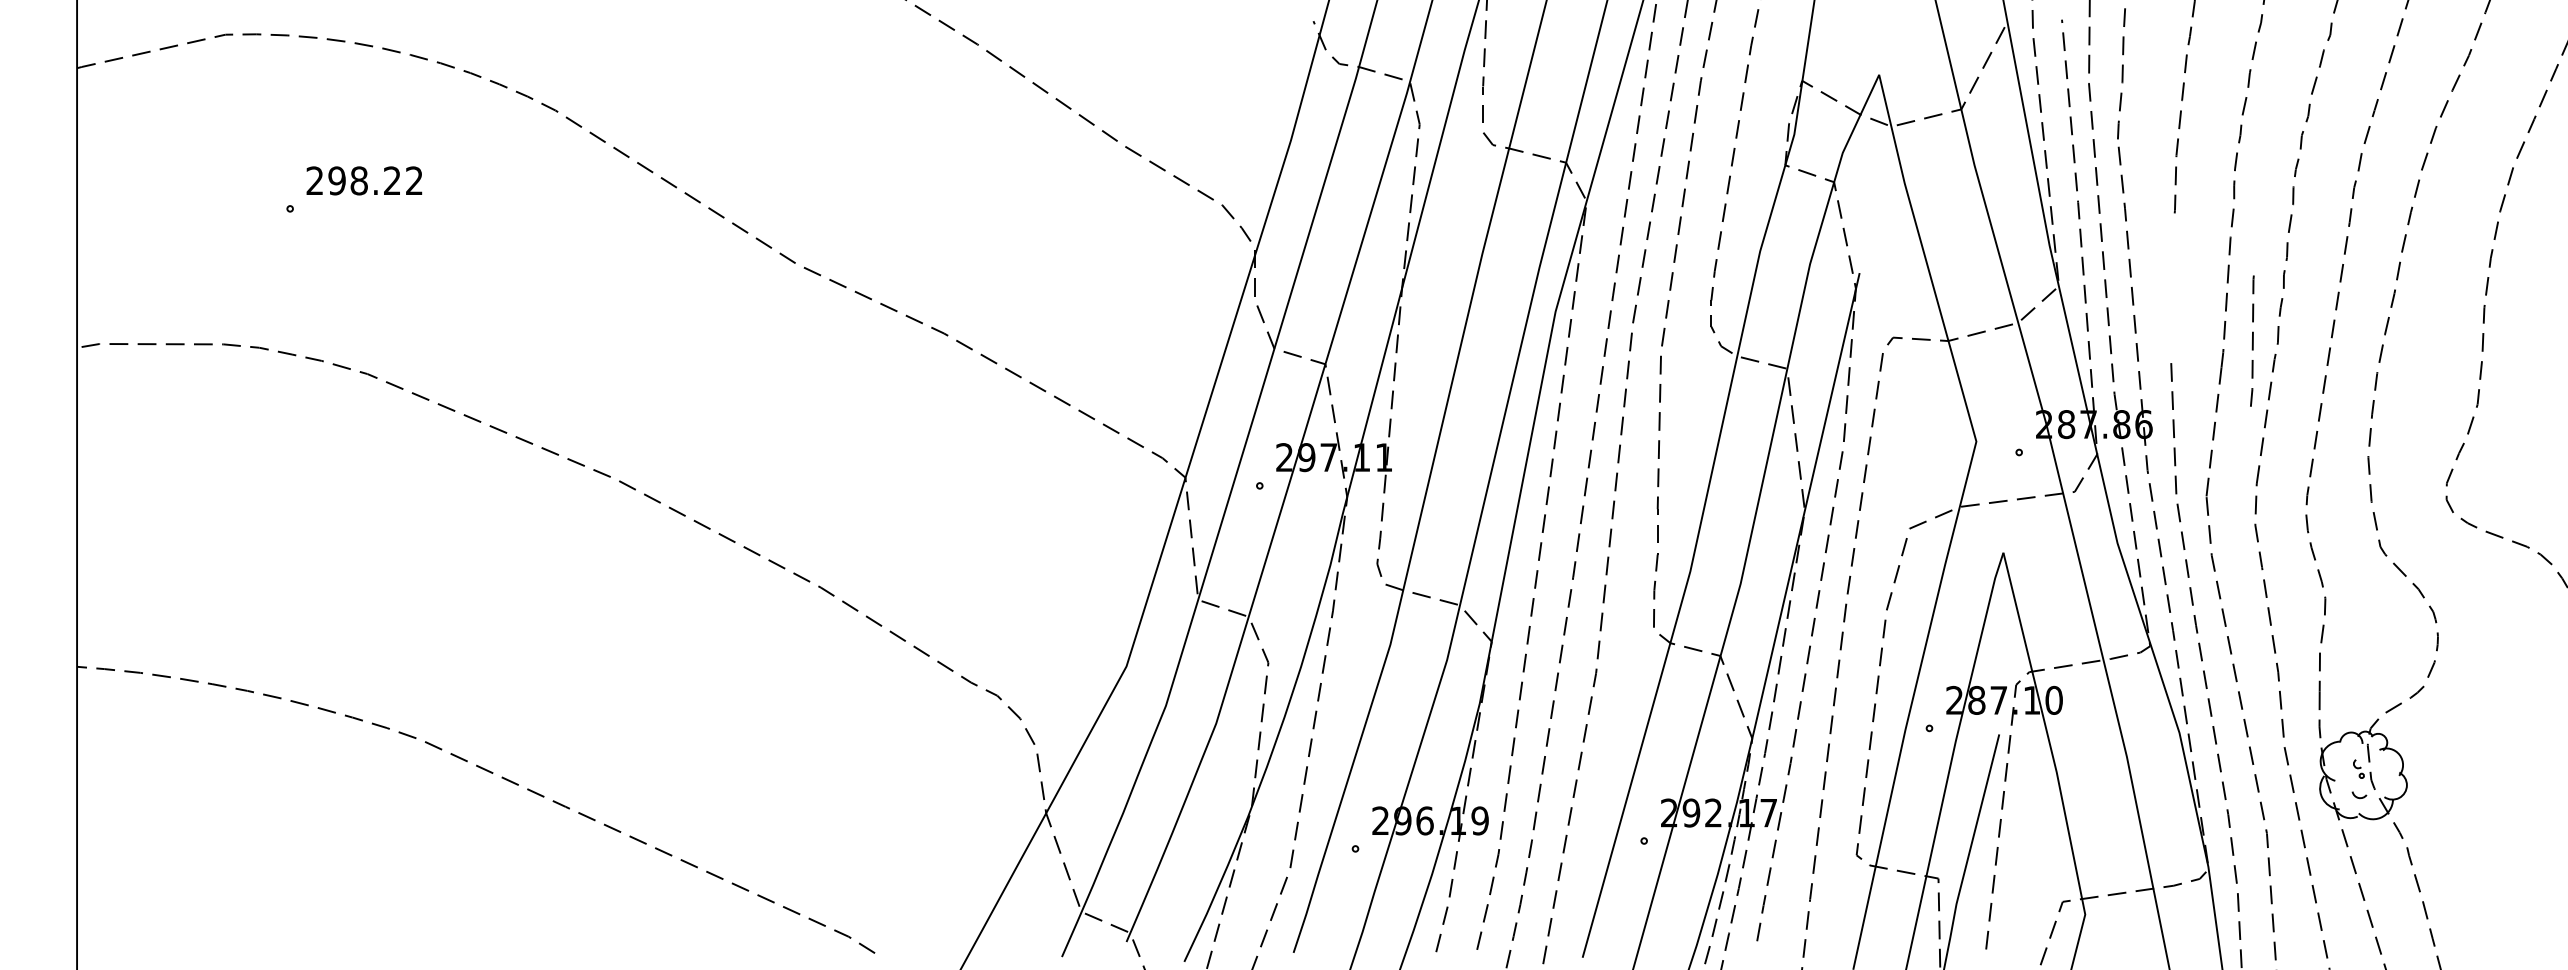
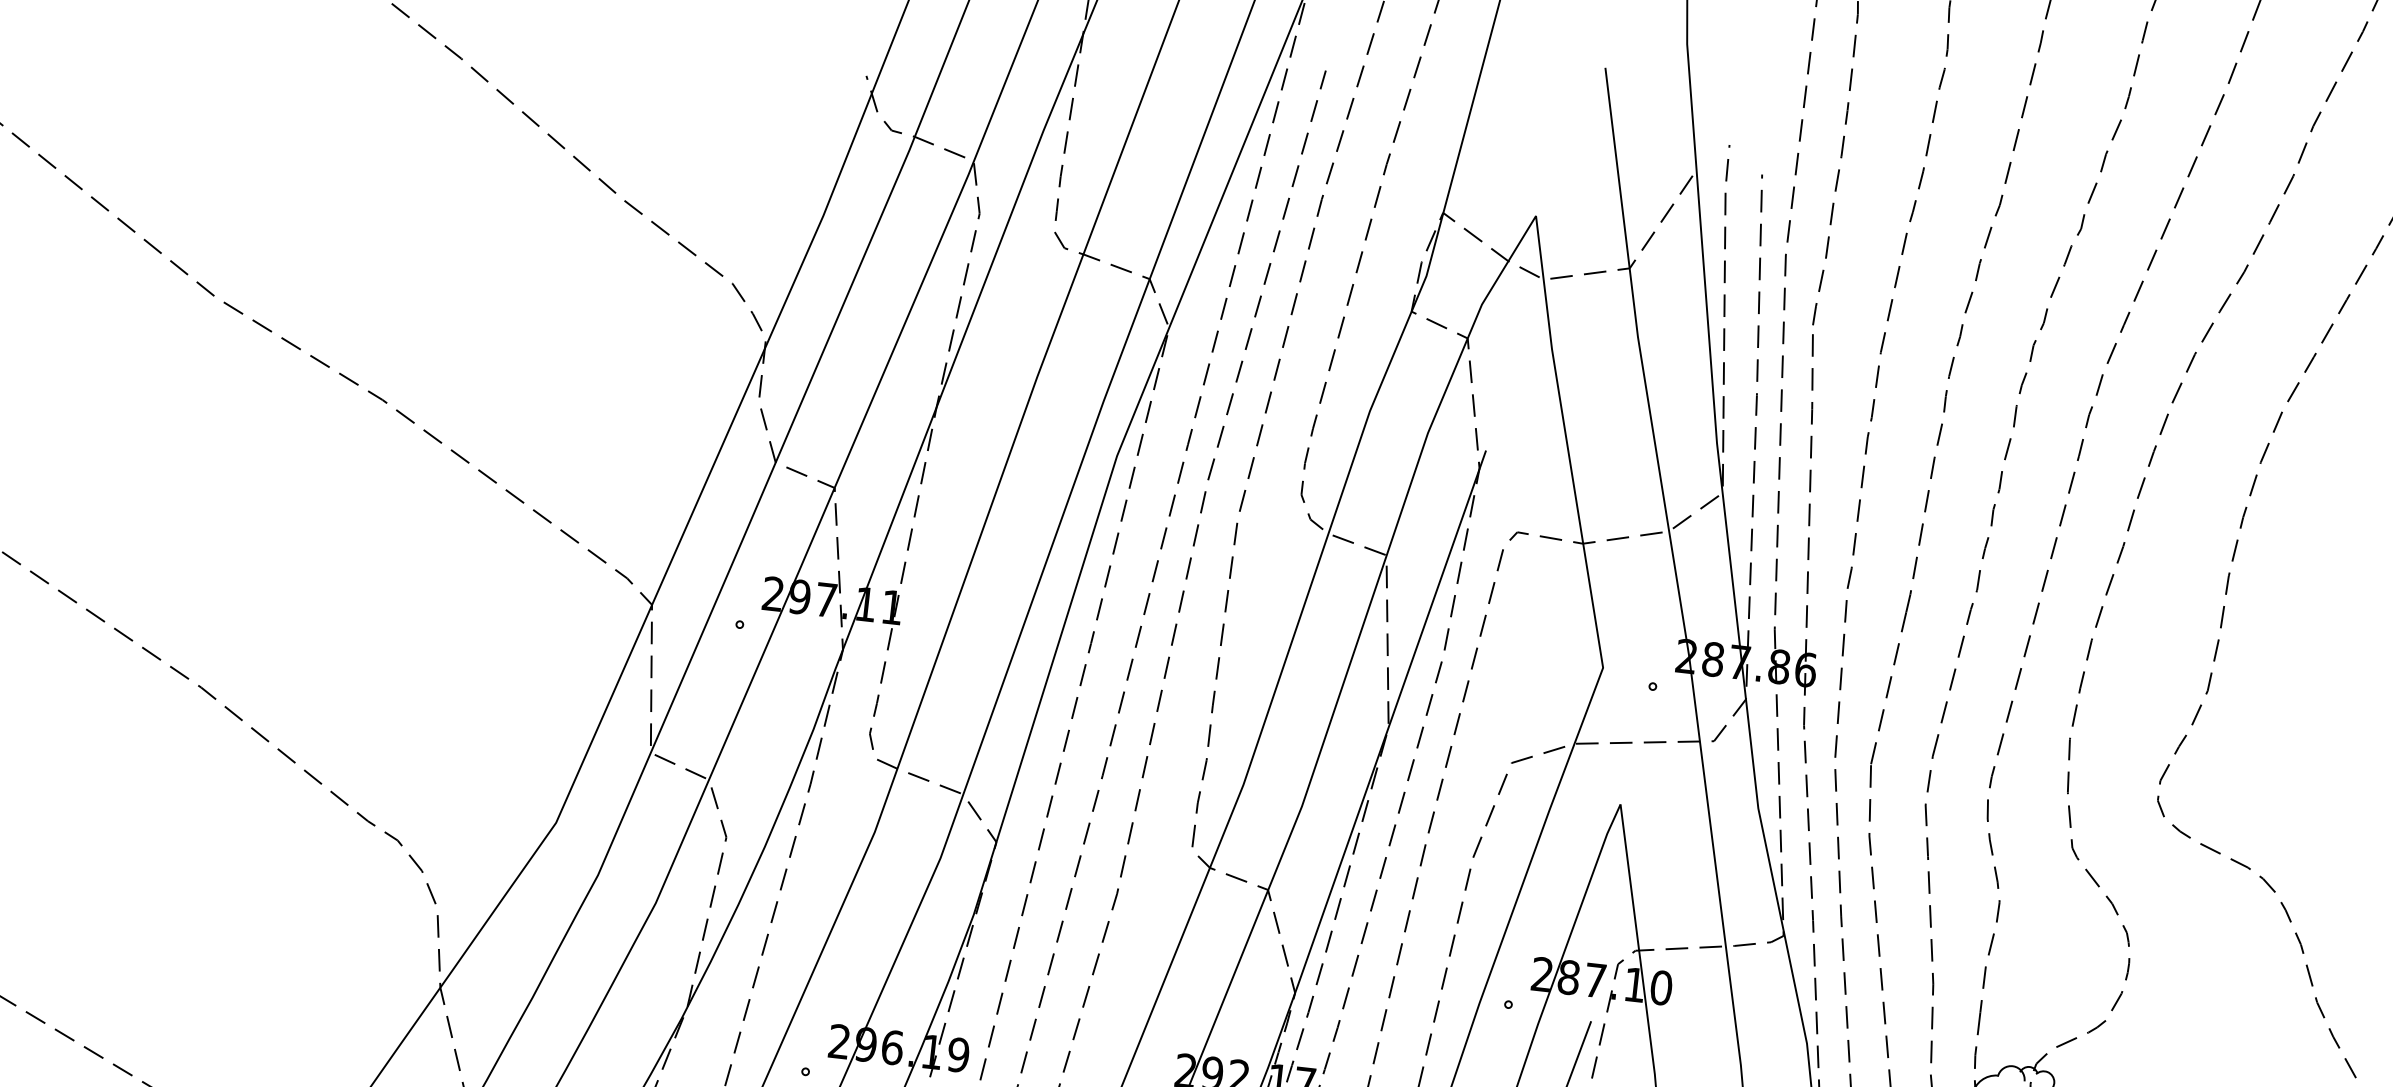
line: (2252, 340) -> (1858, 509), moved

